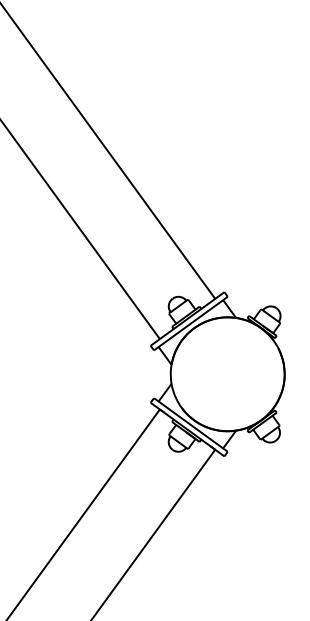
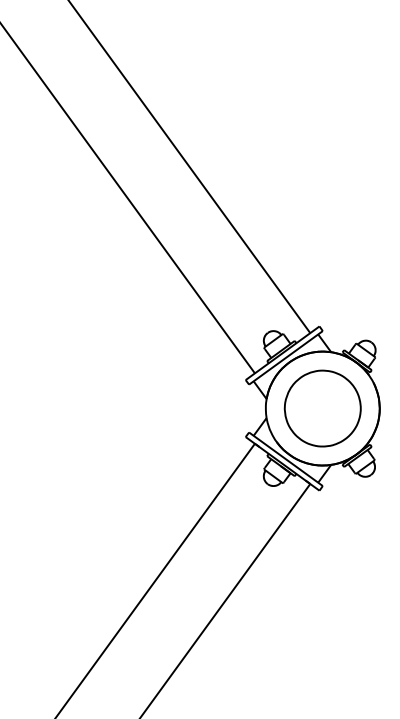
part: (227, 374) -> (322, 408), added

